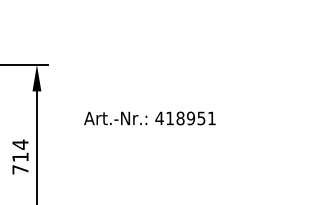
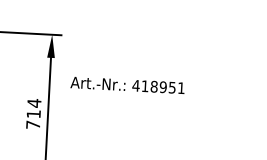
text: (149, 118) -> (127, 85), moved

